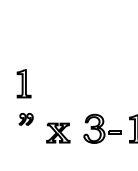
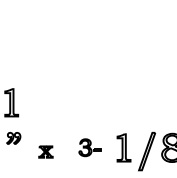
part: (102, 128) -> (90, 147), size x0.6
part: (57, 132) -> (45, 151), size x0.6

